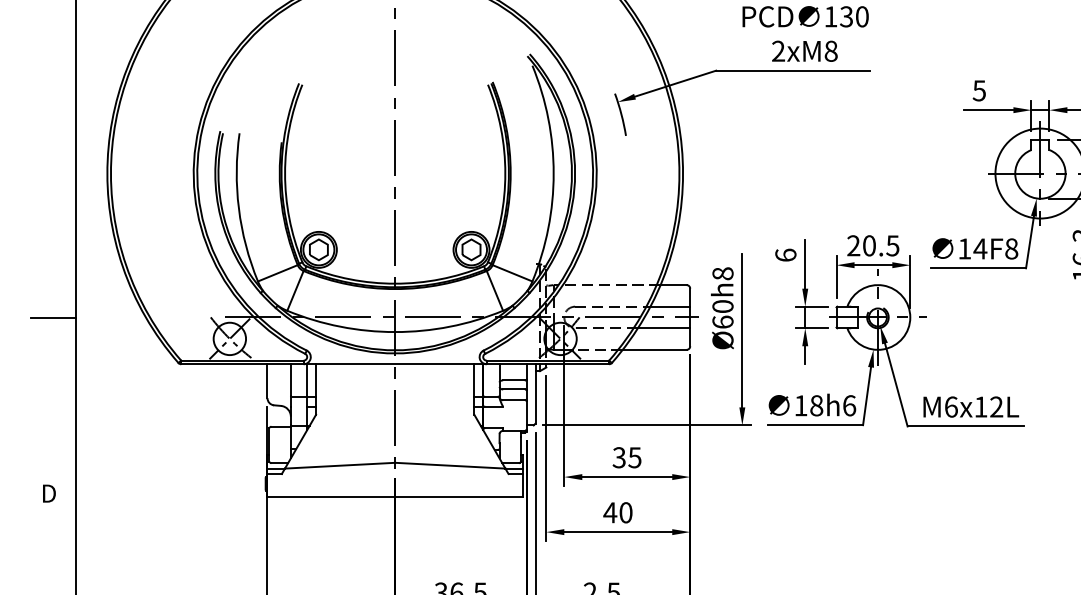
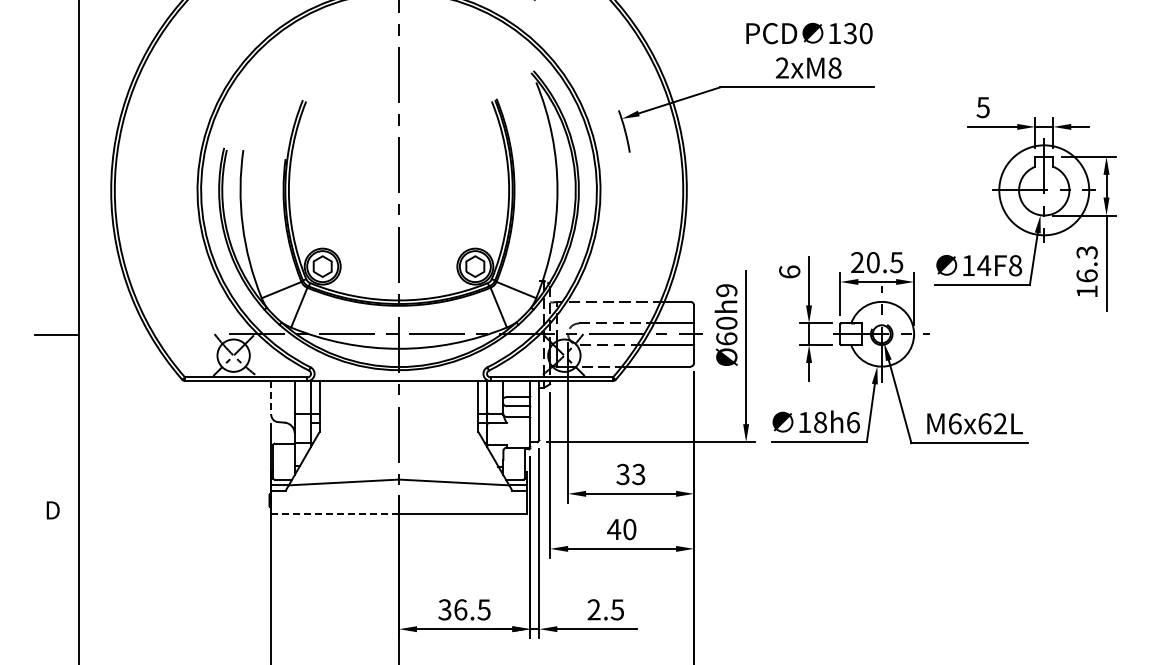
text: (722, 273) -> (726, 290), Ø60h8 -> Ø60h9
line: (267, 380) -> (271, 397), solid -> dashed
text: (980, 406) -> (984, 423), M6x12L -> M6x62L
text: (634, 456) -> (638, 473), 35 -> 33
line: (331, 497) -> (335, 514), solid -> dashed

